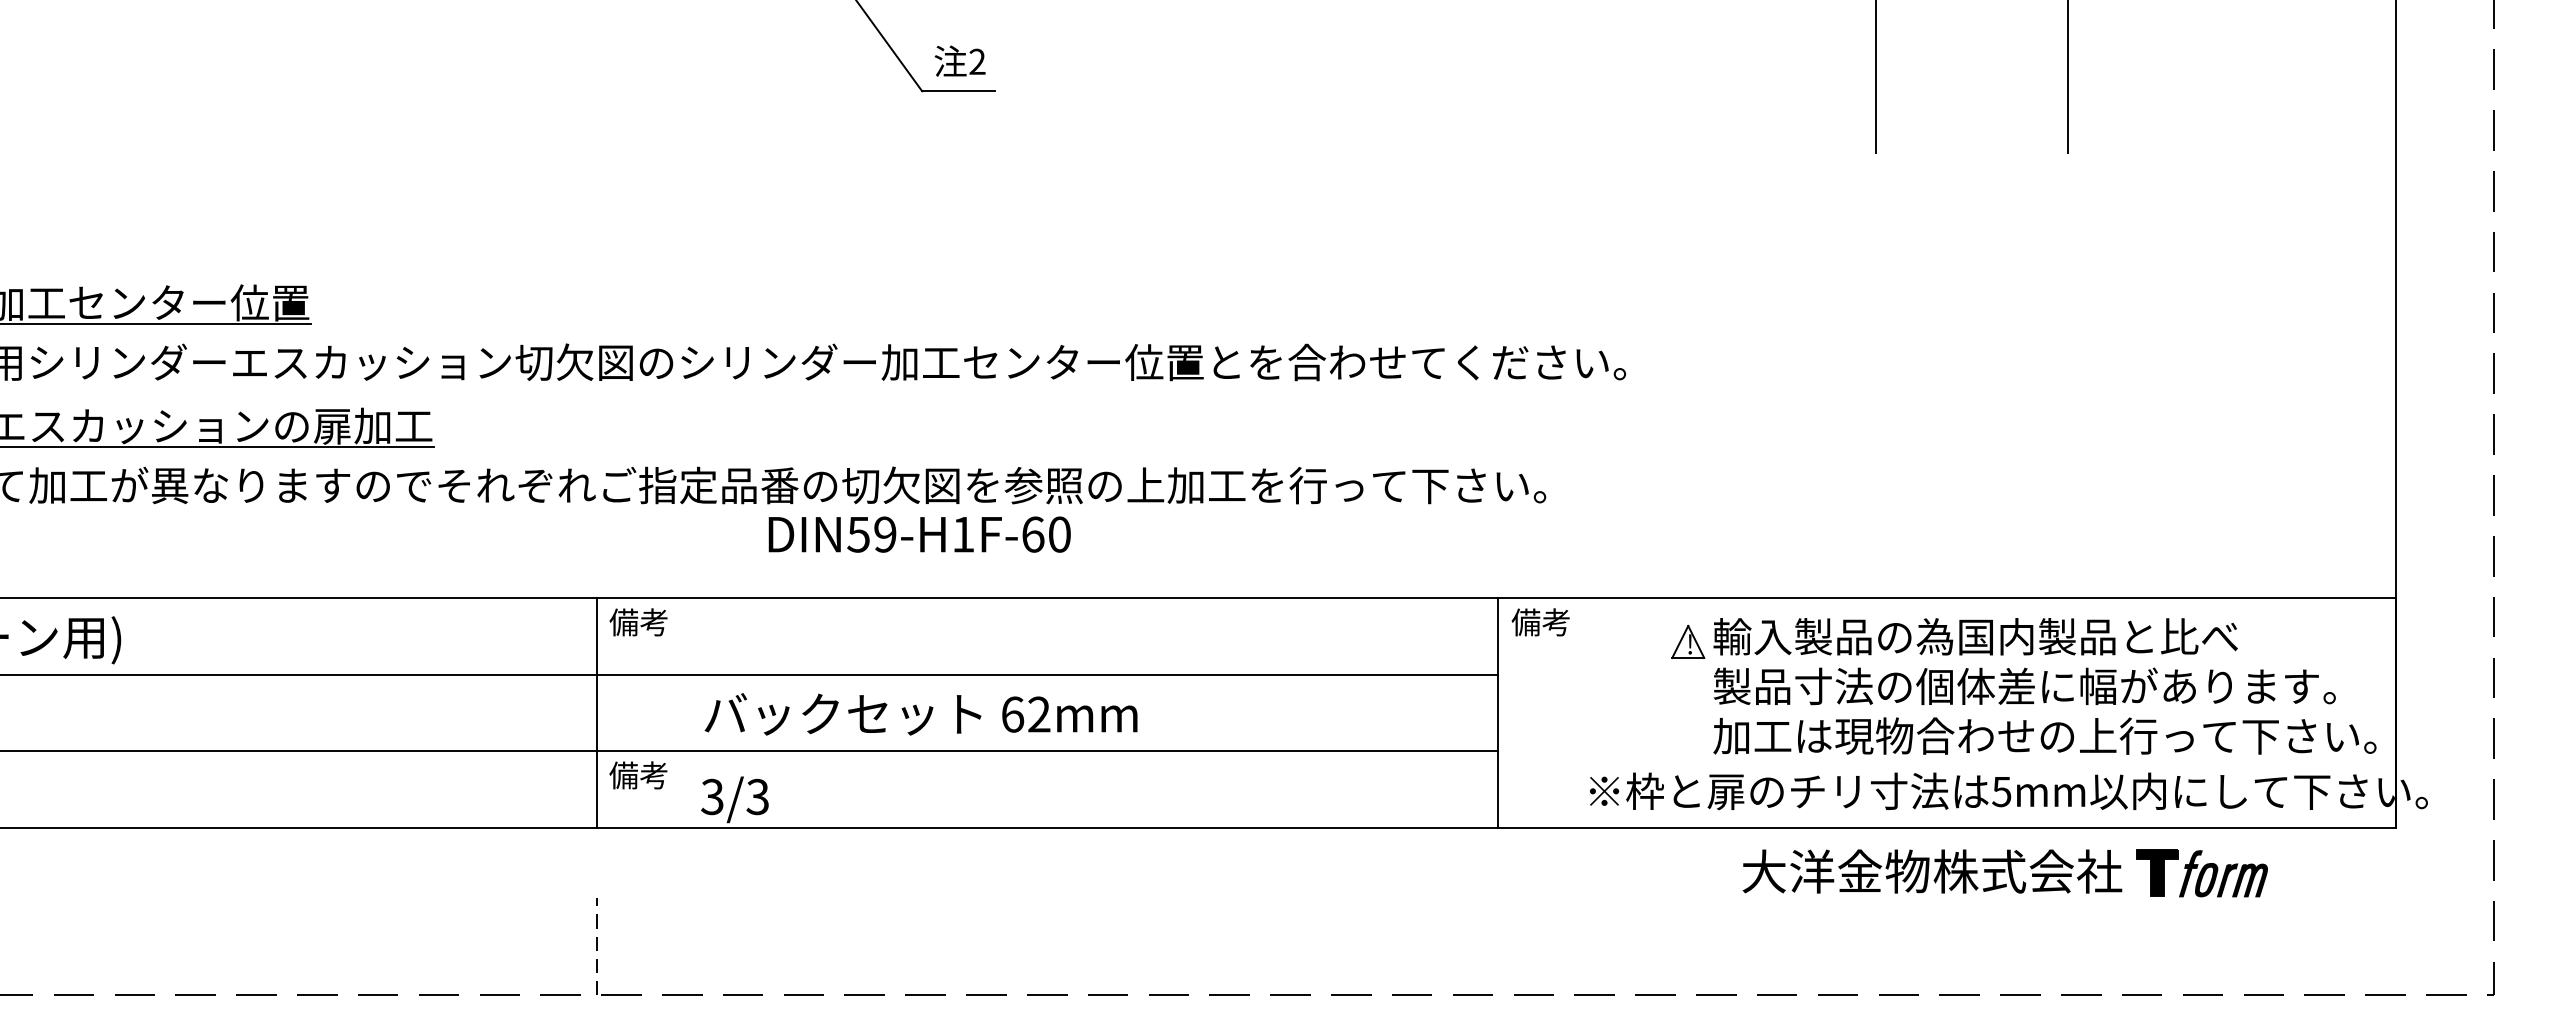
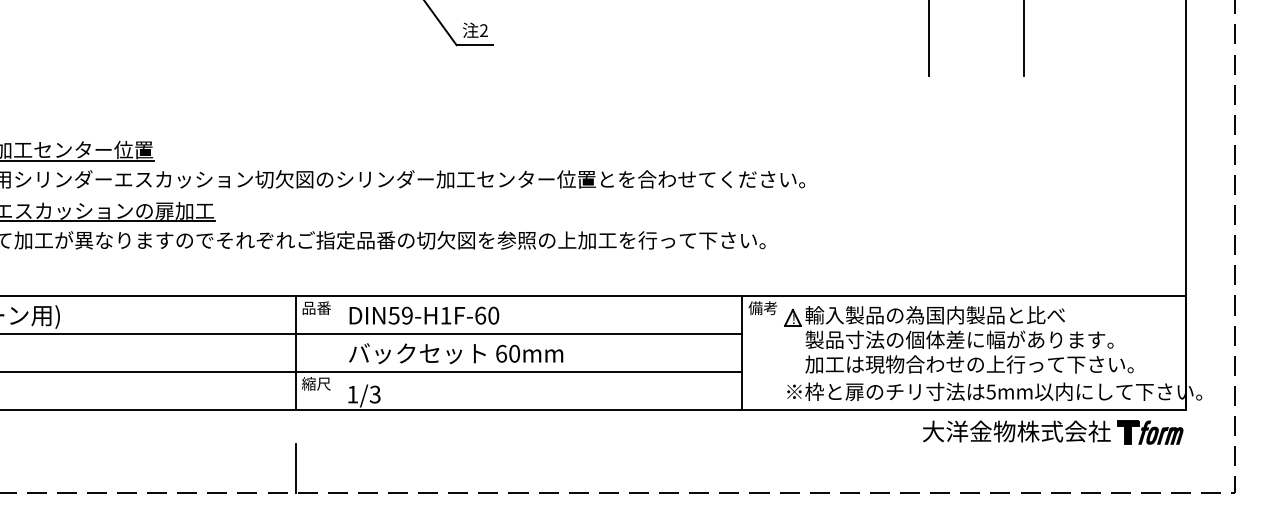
text: (919, 534) -> (424, 315), moved
text: (637, 623) -> (315, 308), 備考 -> 品番
part: (2022, 685) -> (958, 339), moved
text: (1039, 713) -> (514, 353), 62mm -> 60mm
text: (637, 774) -> (315, 383), 備考 -> 縮尺
text: (711, 796) -> (352, 394), 3/3 -> 1/3
part: (2006, 873) -> (1053, 432), moved
line: (596, 946) -> (295, 468), dashed -> solid

